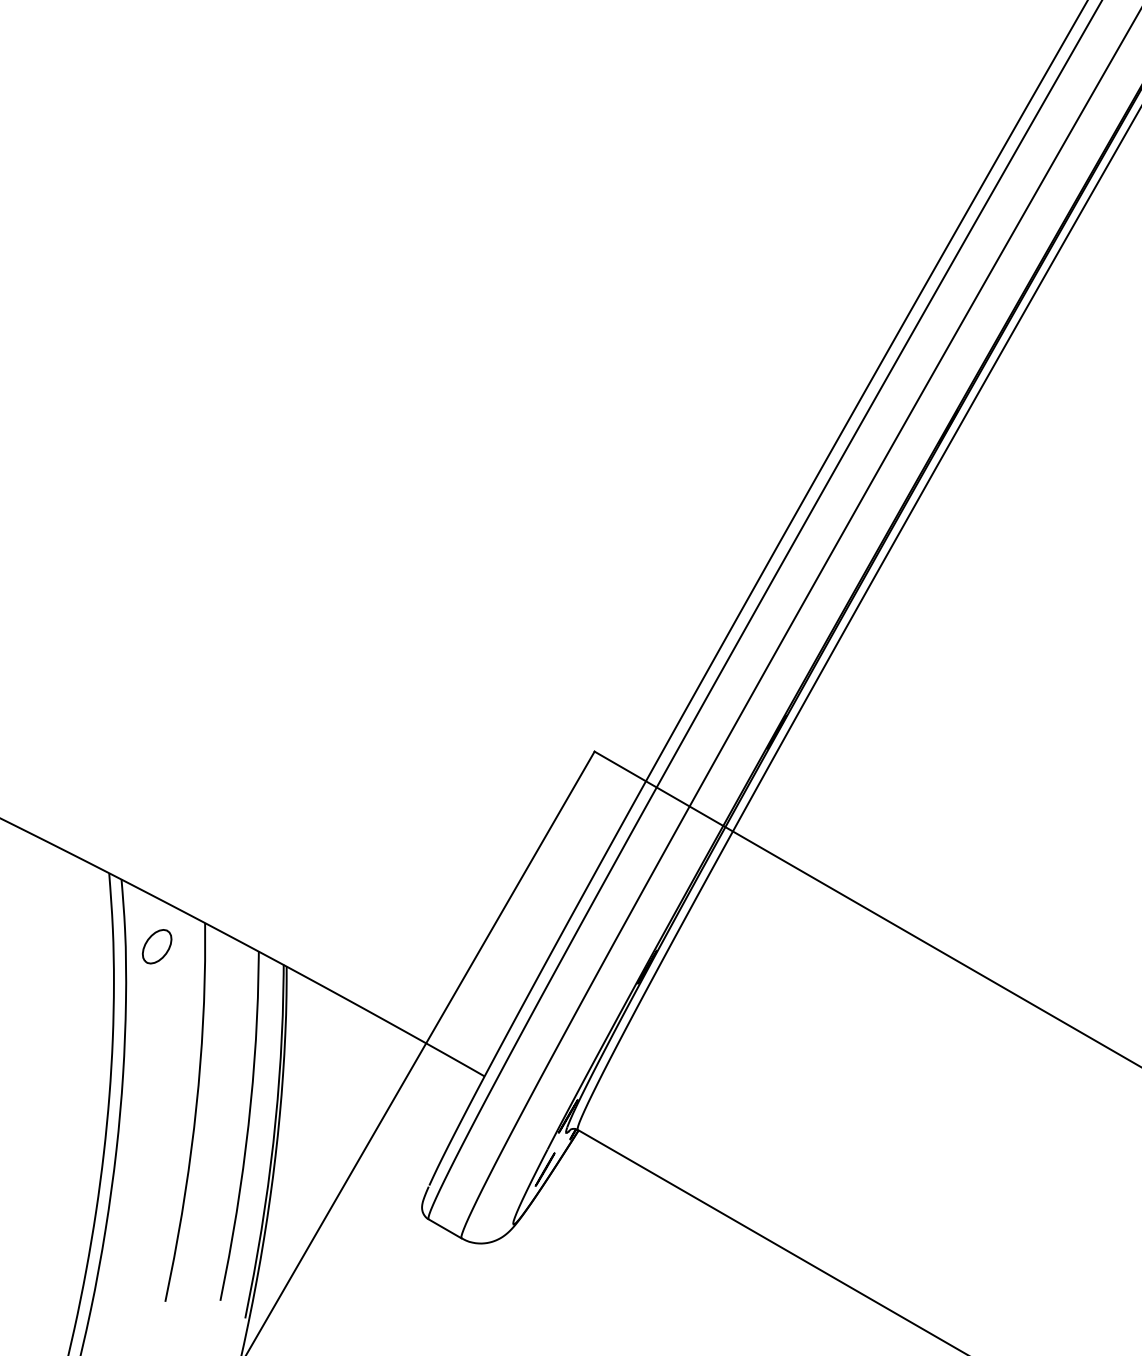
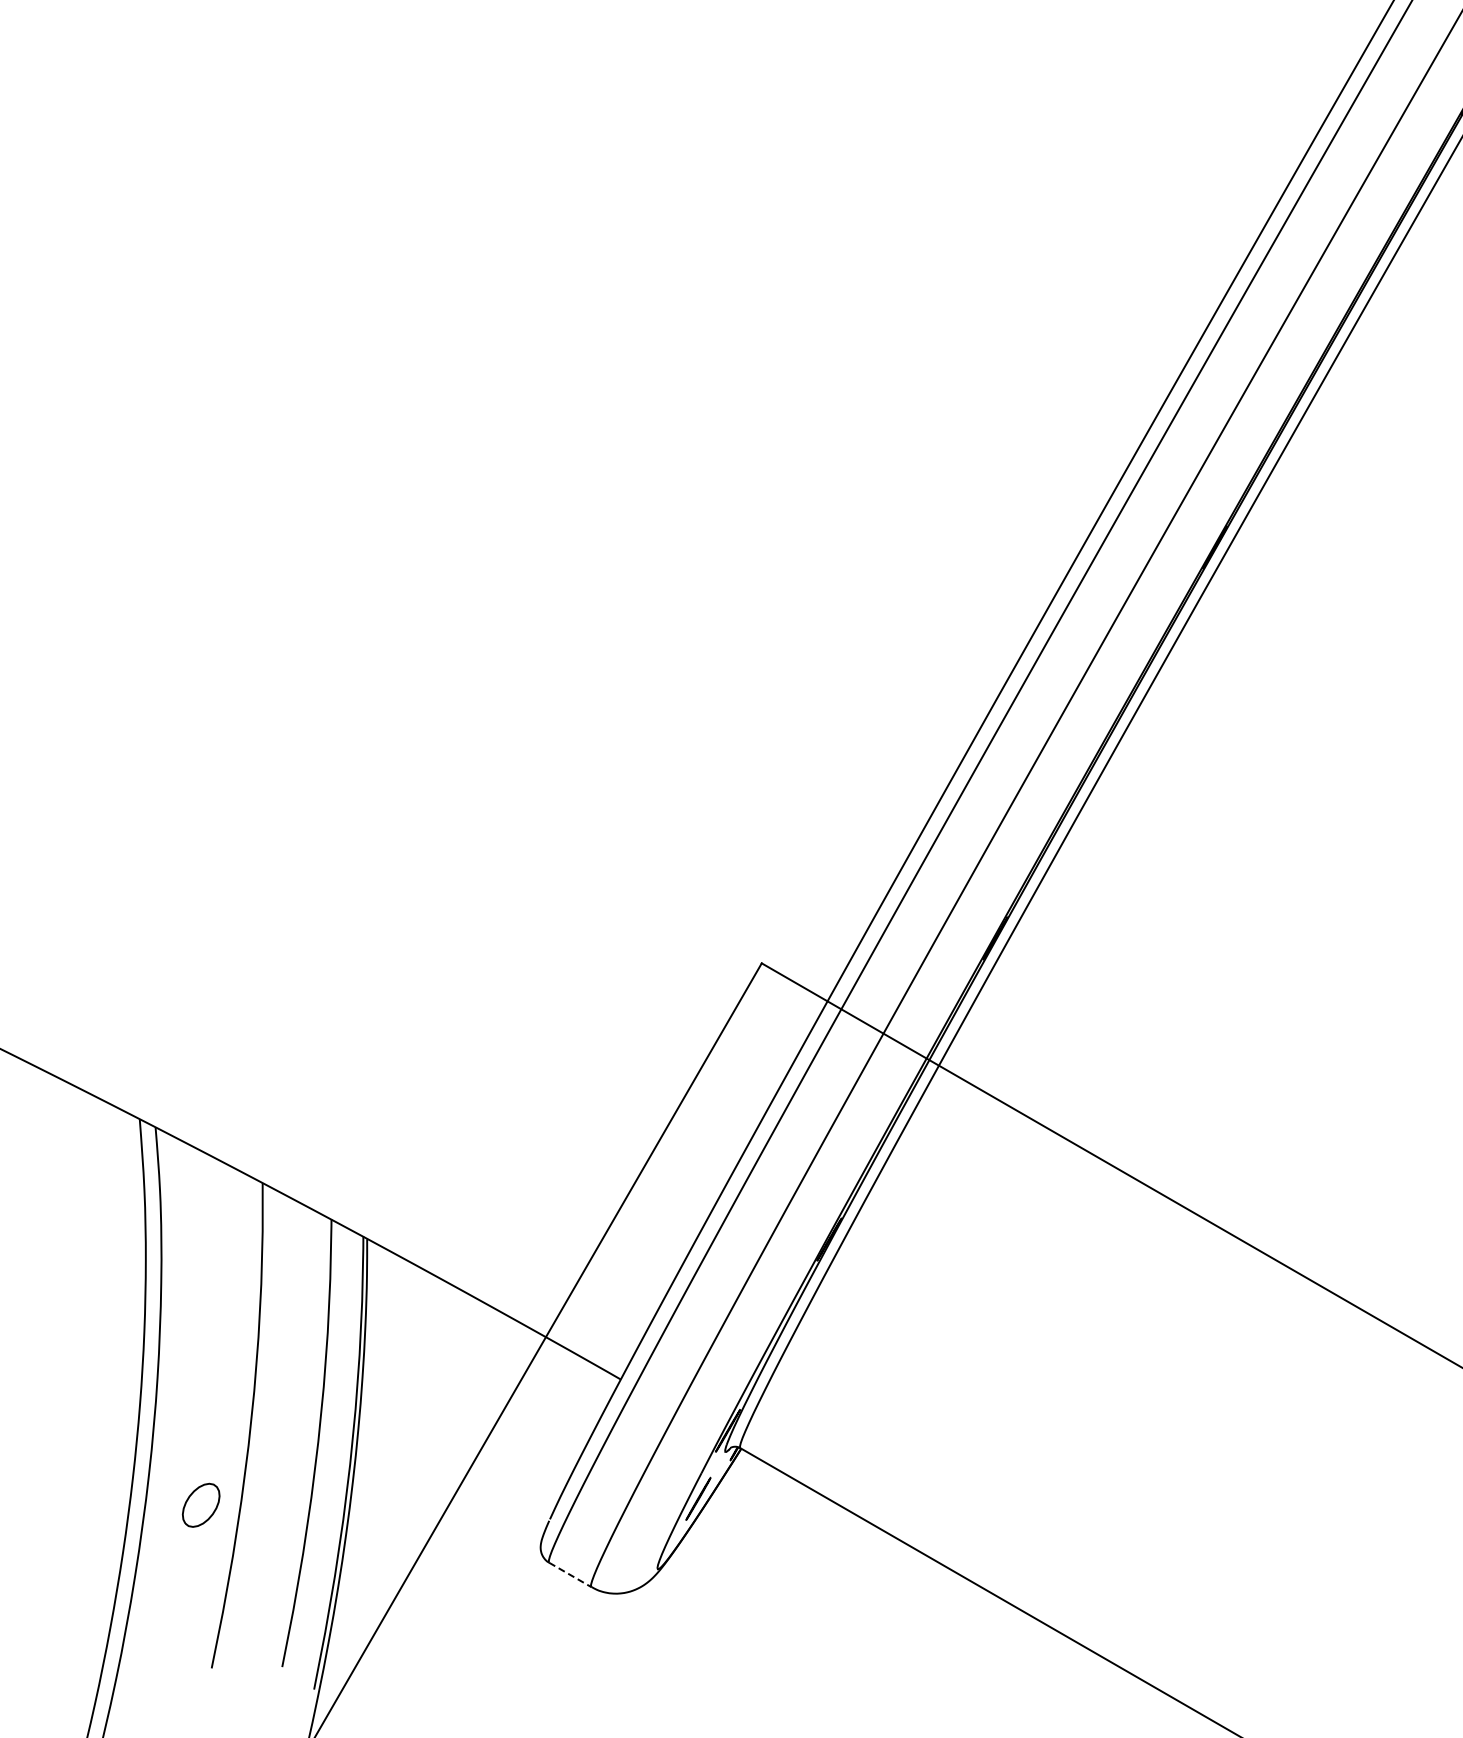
part: (156, 946) -> (200, 1504), moved
line: (445, 1229) -> (570, 1575), solid -> dashed

